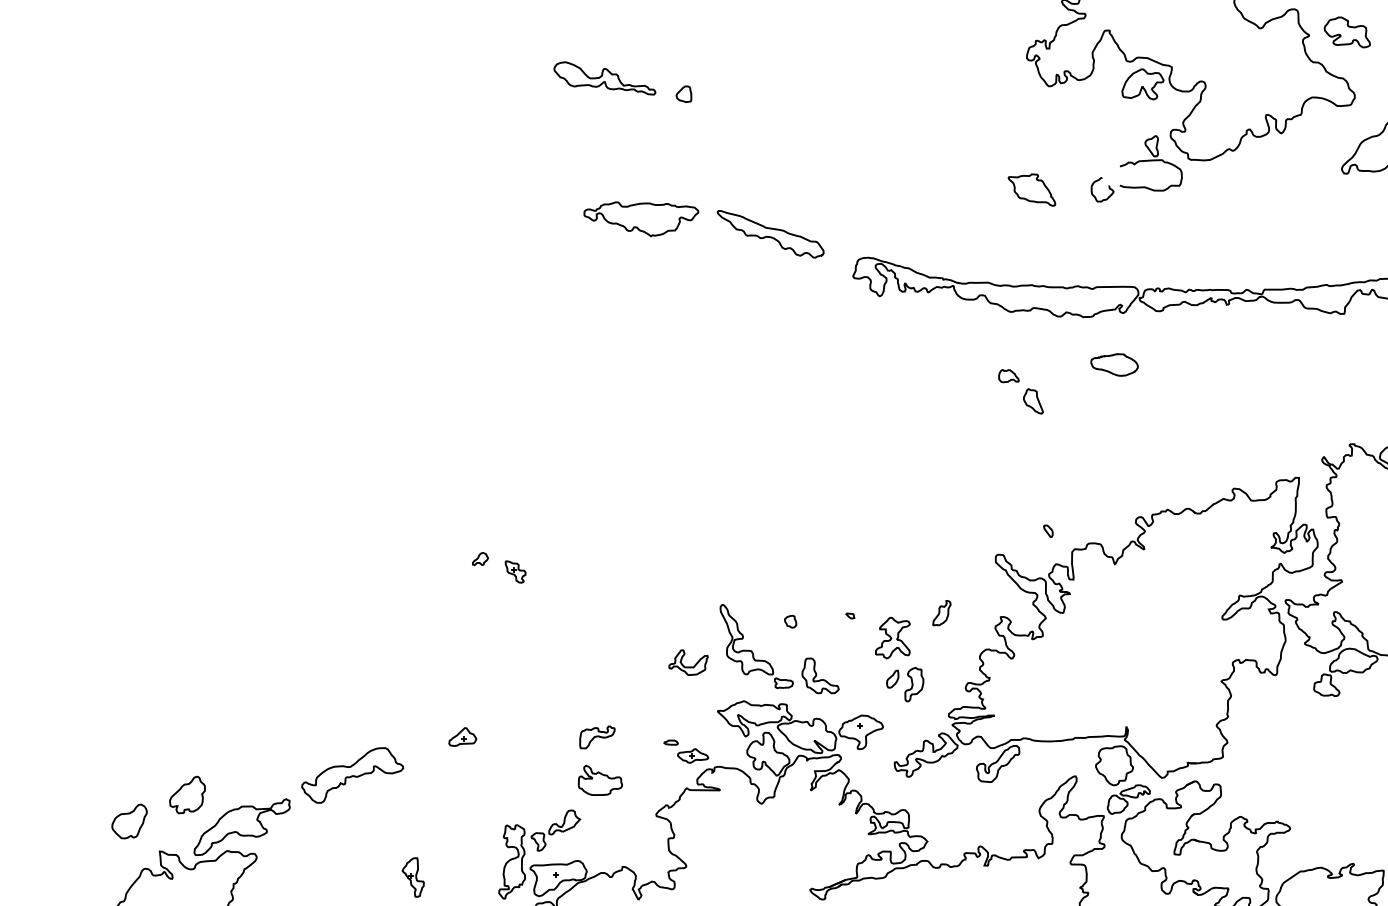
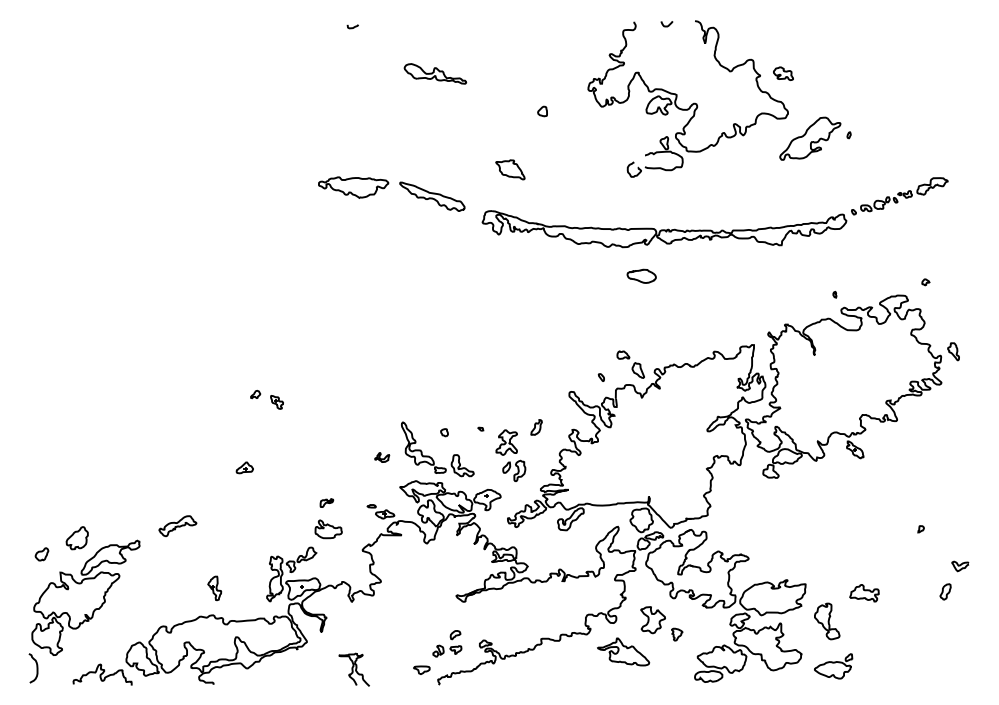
part: (1347, 31) -> (783, 73), size x0.7
part: (605, 77) -> (435, 73), moved
part: (683, 94) -> (542, 111), moved
part: (1032, 189) -> (510, 169), moved
part: (1020, 391) -> (630, 364), moved
part: (687, 662) -> (381, 457), size x0.6
part: (462, 736) -> (244, 467), moved
part: (596, 736) -> (326, 502), size x0.6
part: (352, 774) -> (177, 525), size x0.6
part: (128, 821) -> (41, 554), size x0.6

